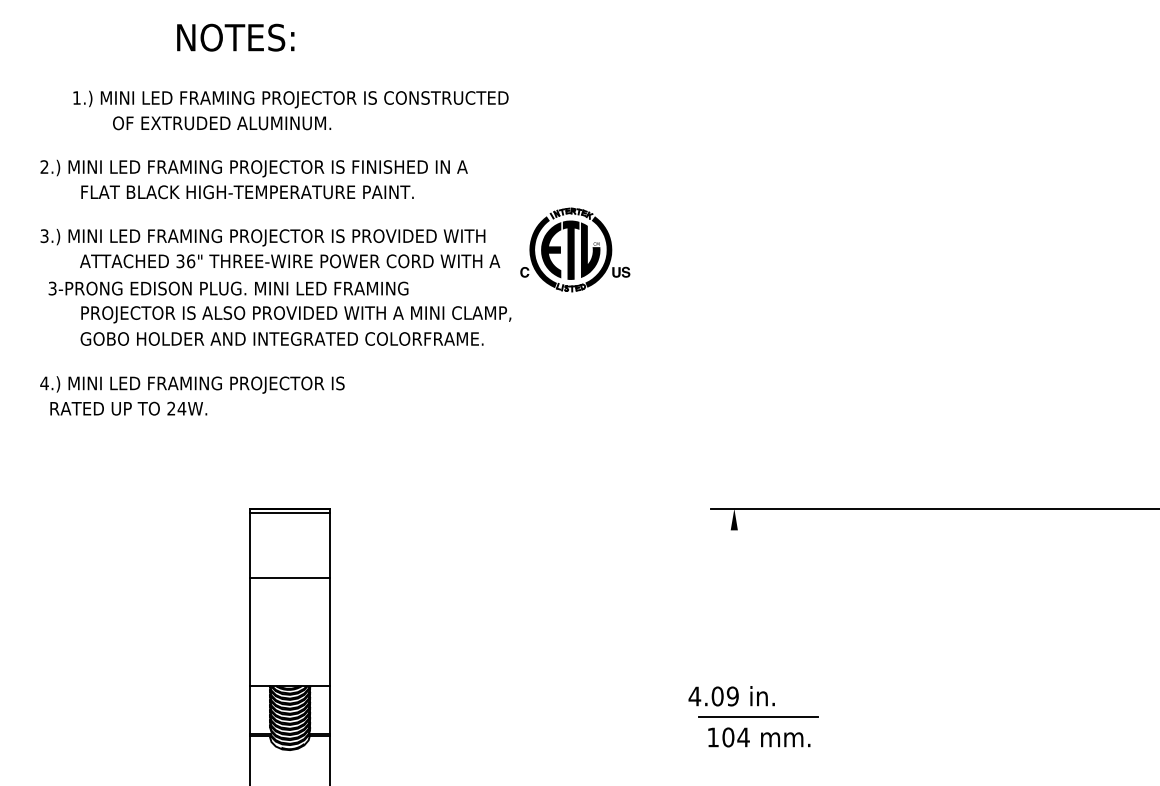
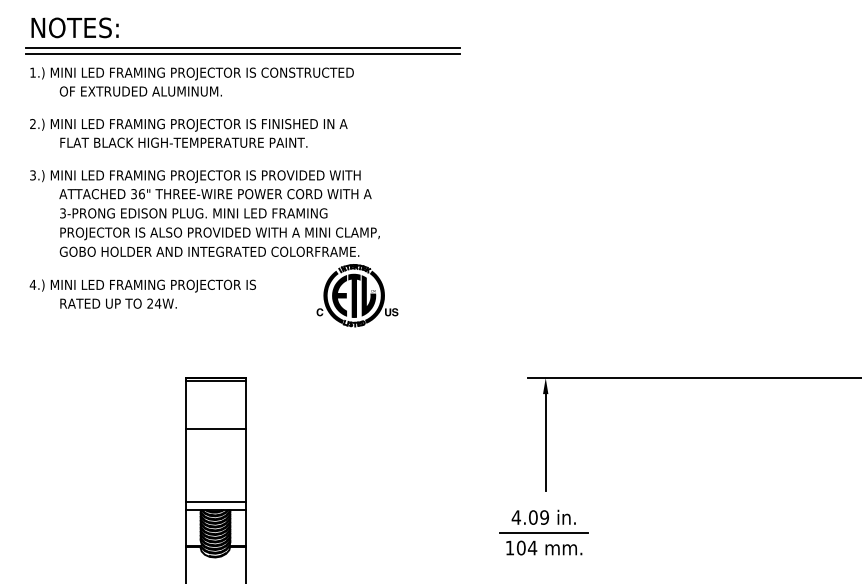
text: (234, 37) -> (74, 27), moved
line: (326, 65) -> (242, 48), added
line: (326, 73) -> (242, 54), added
text: (290, 109) -> (191, 81), moved
part: (575, 249) -> (357, 295), moved
text: (228, 288) -> (193, 213), moved
text: (128, 408) -> (118, 303), moved
line: (734, 595) -> (545, 442), added
line: (290, 676) -> (215, 502), added
part: (758, 731) -> (543, 543), moved

